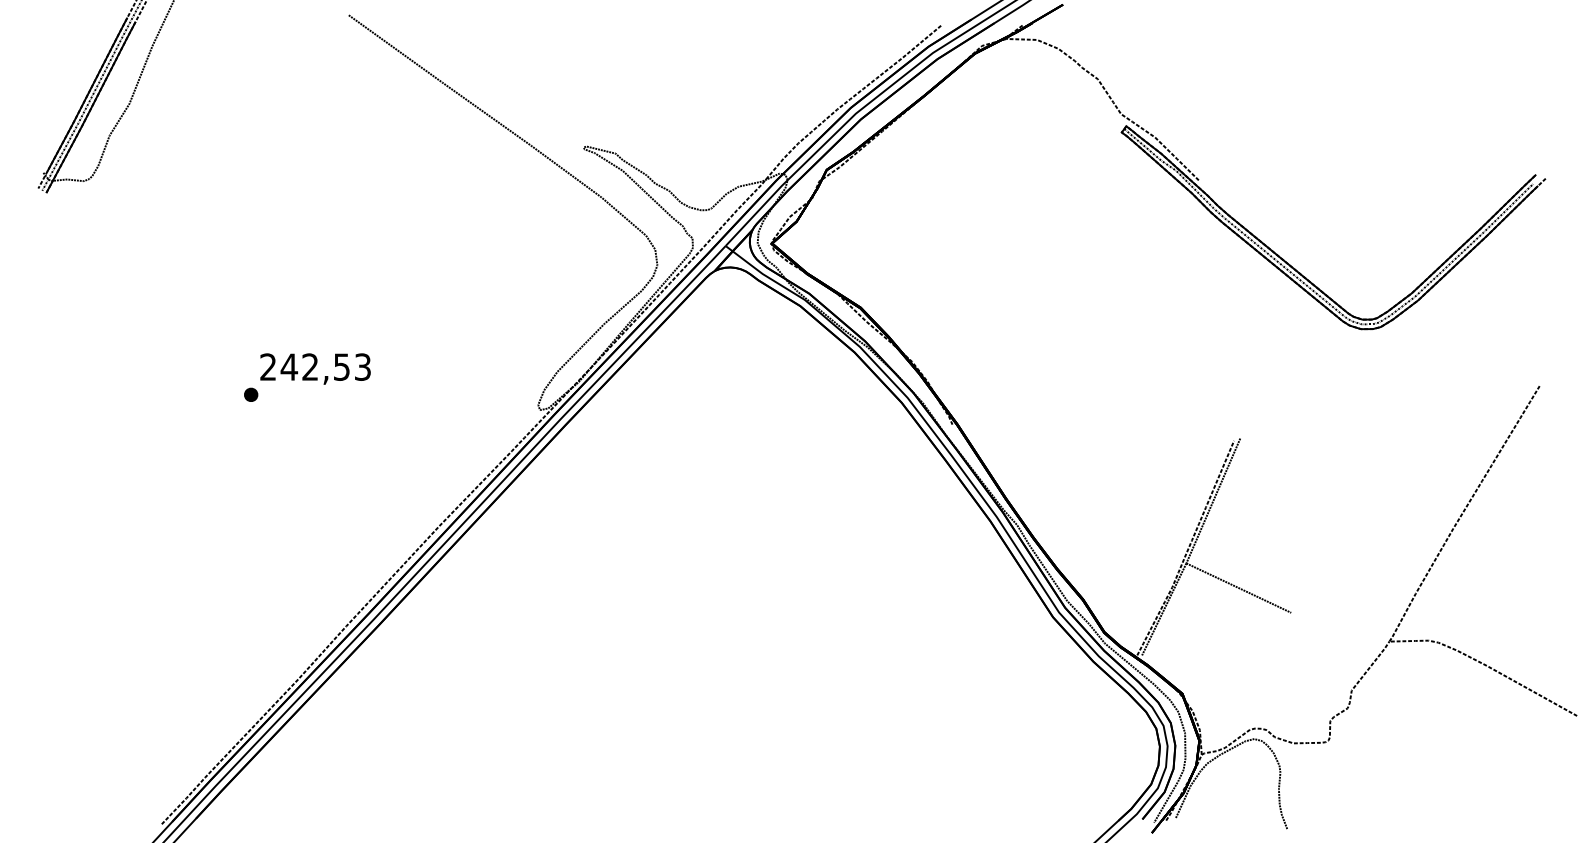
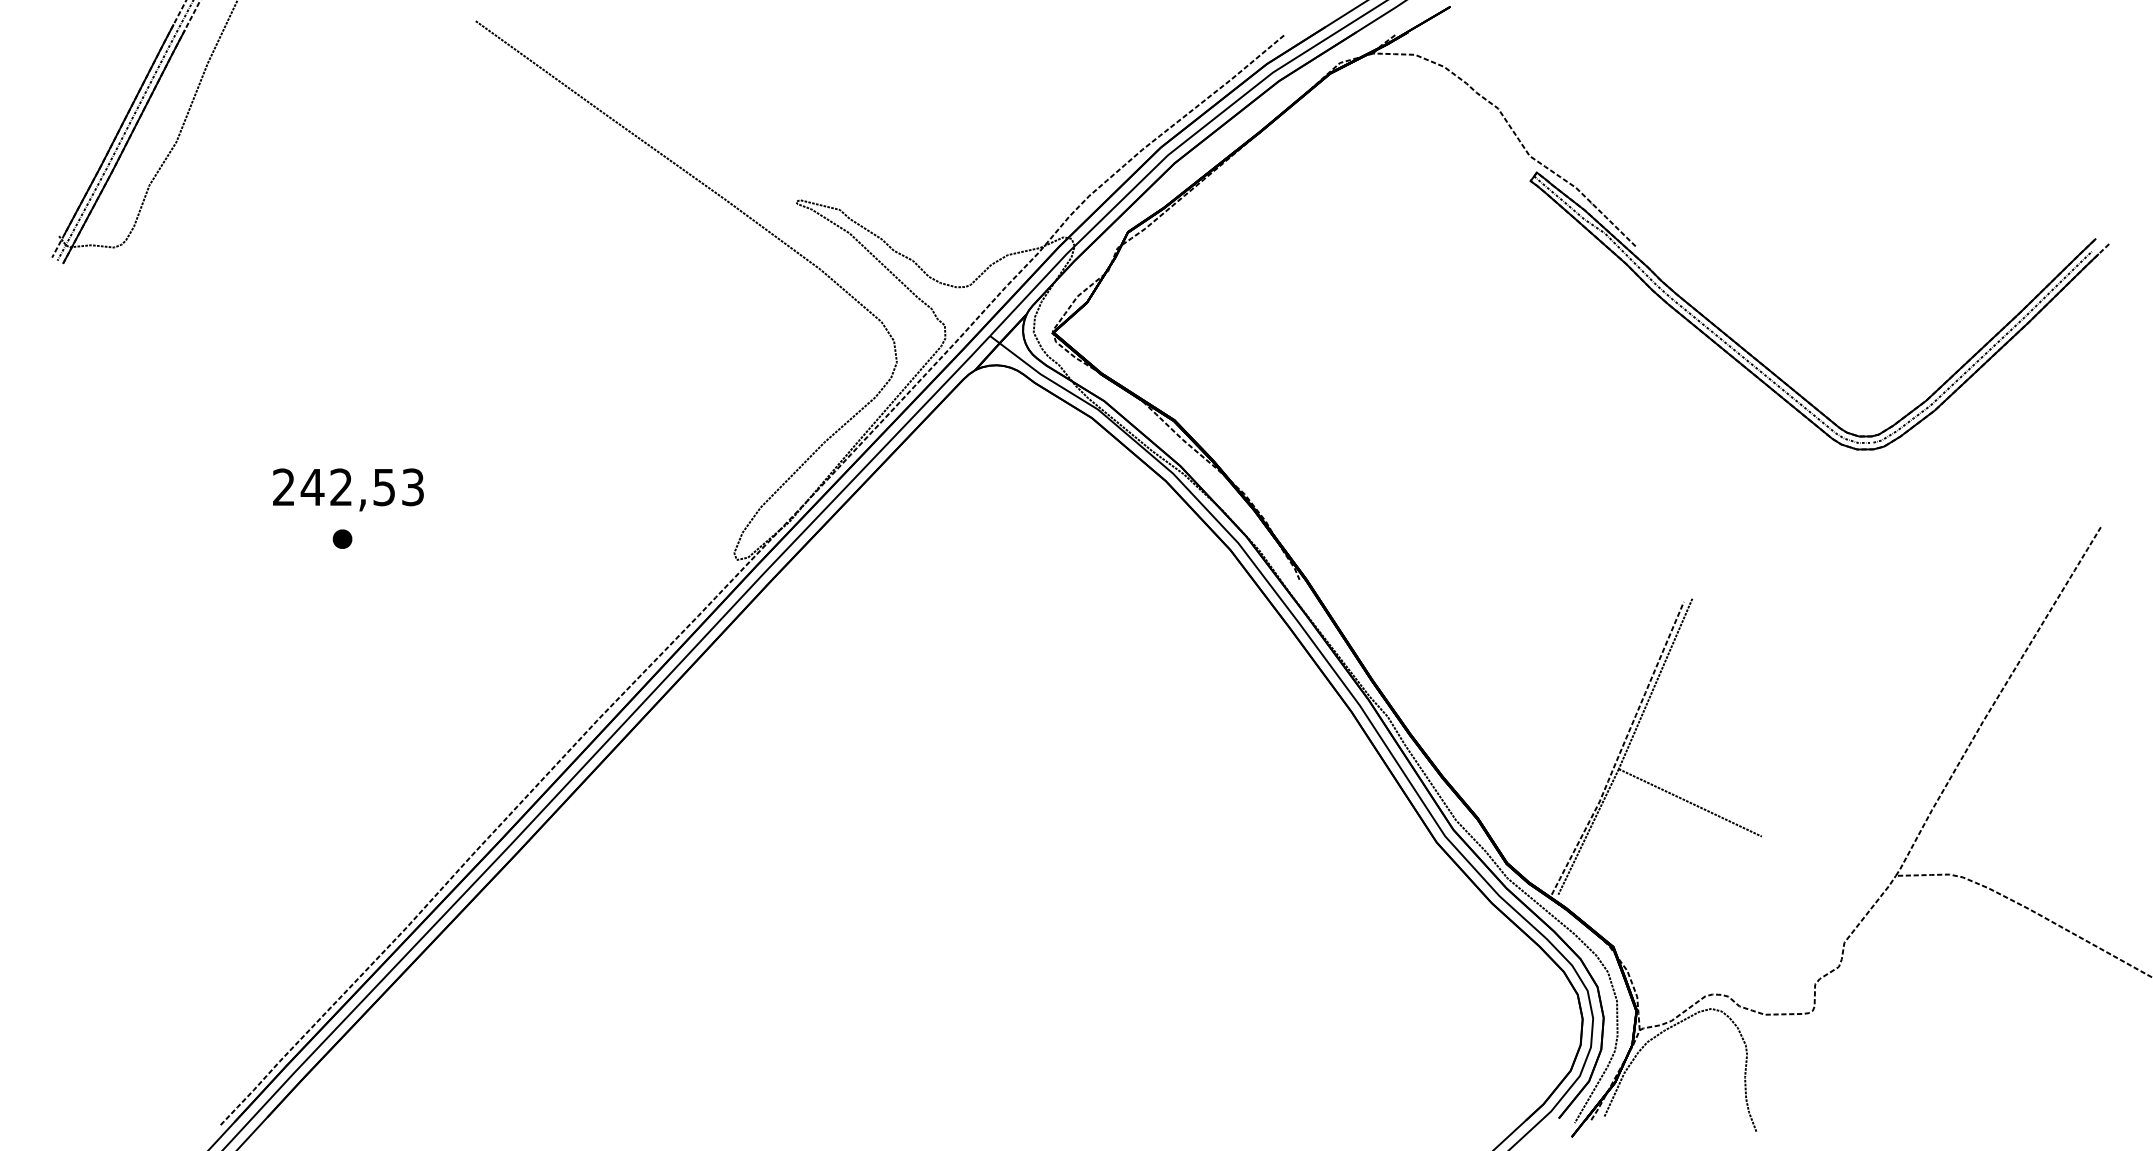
text: (315, 368) -> (348, 489), moved

